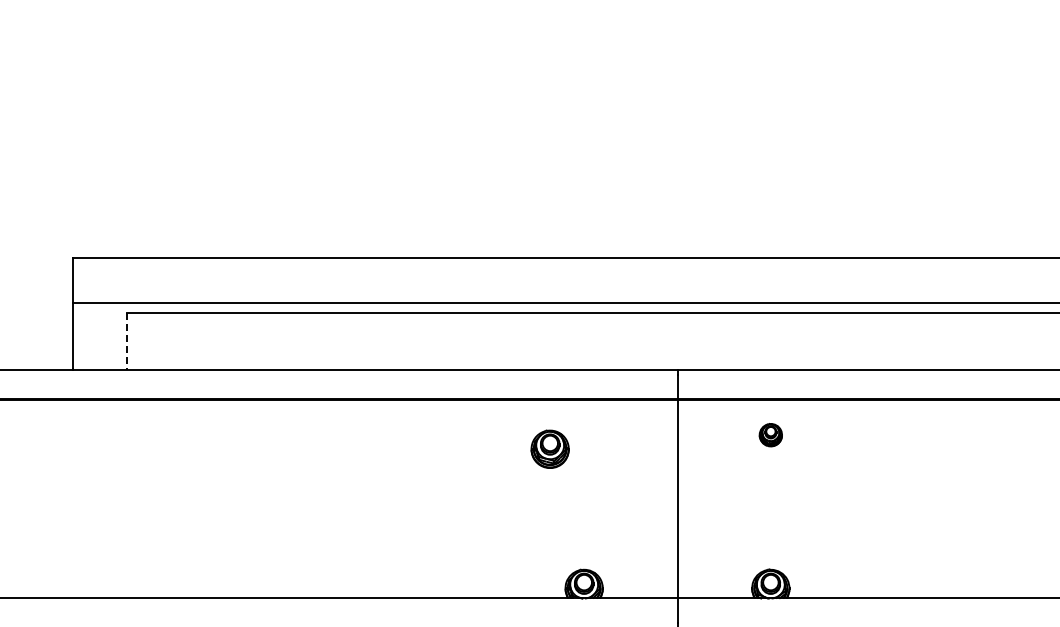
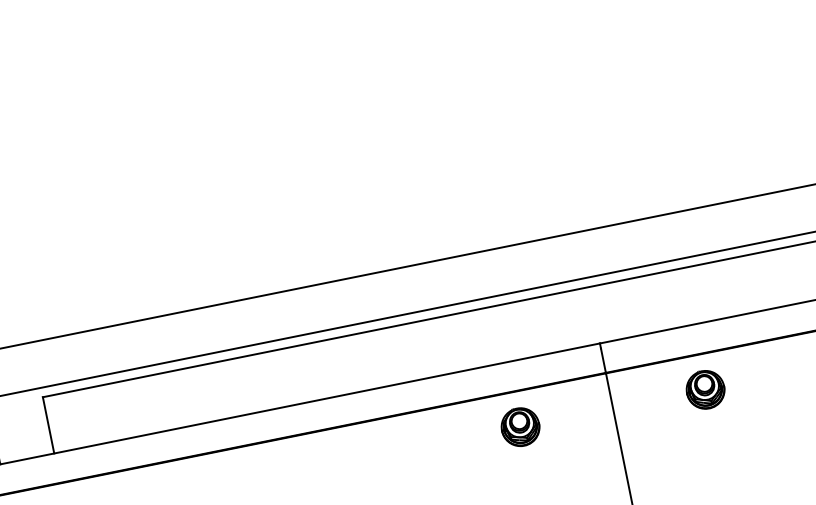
line: (127, 341) -> (49, 425), dashed -> solid
part: (770, 434) -> (705, 389), size x1.67
part: (549, 448) -> (519, 426), moved

